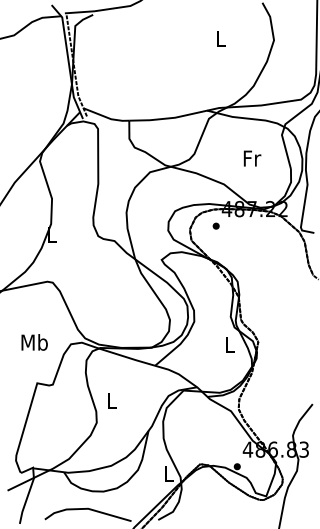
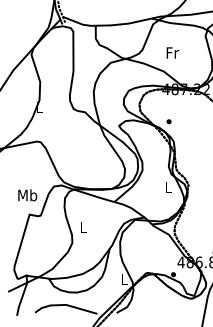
text: (252, 158) -> (172, 52), moved
part: (215, 225) -> (168, 121), moved
text: (34, 342) -> (27, 195), moved

